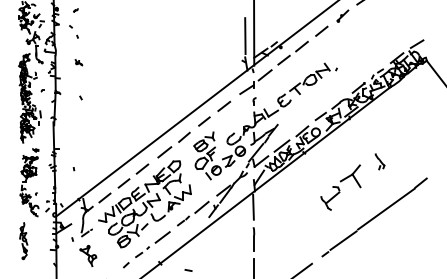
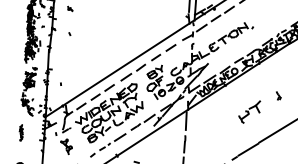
part: (380, 161) -> (278, 95), size x0.71
part: (341, 187) -> (249, 111), size x0.71
part: (23, 241) -> (21, 132), size x0.62

